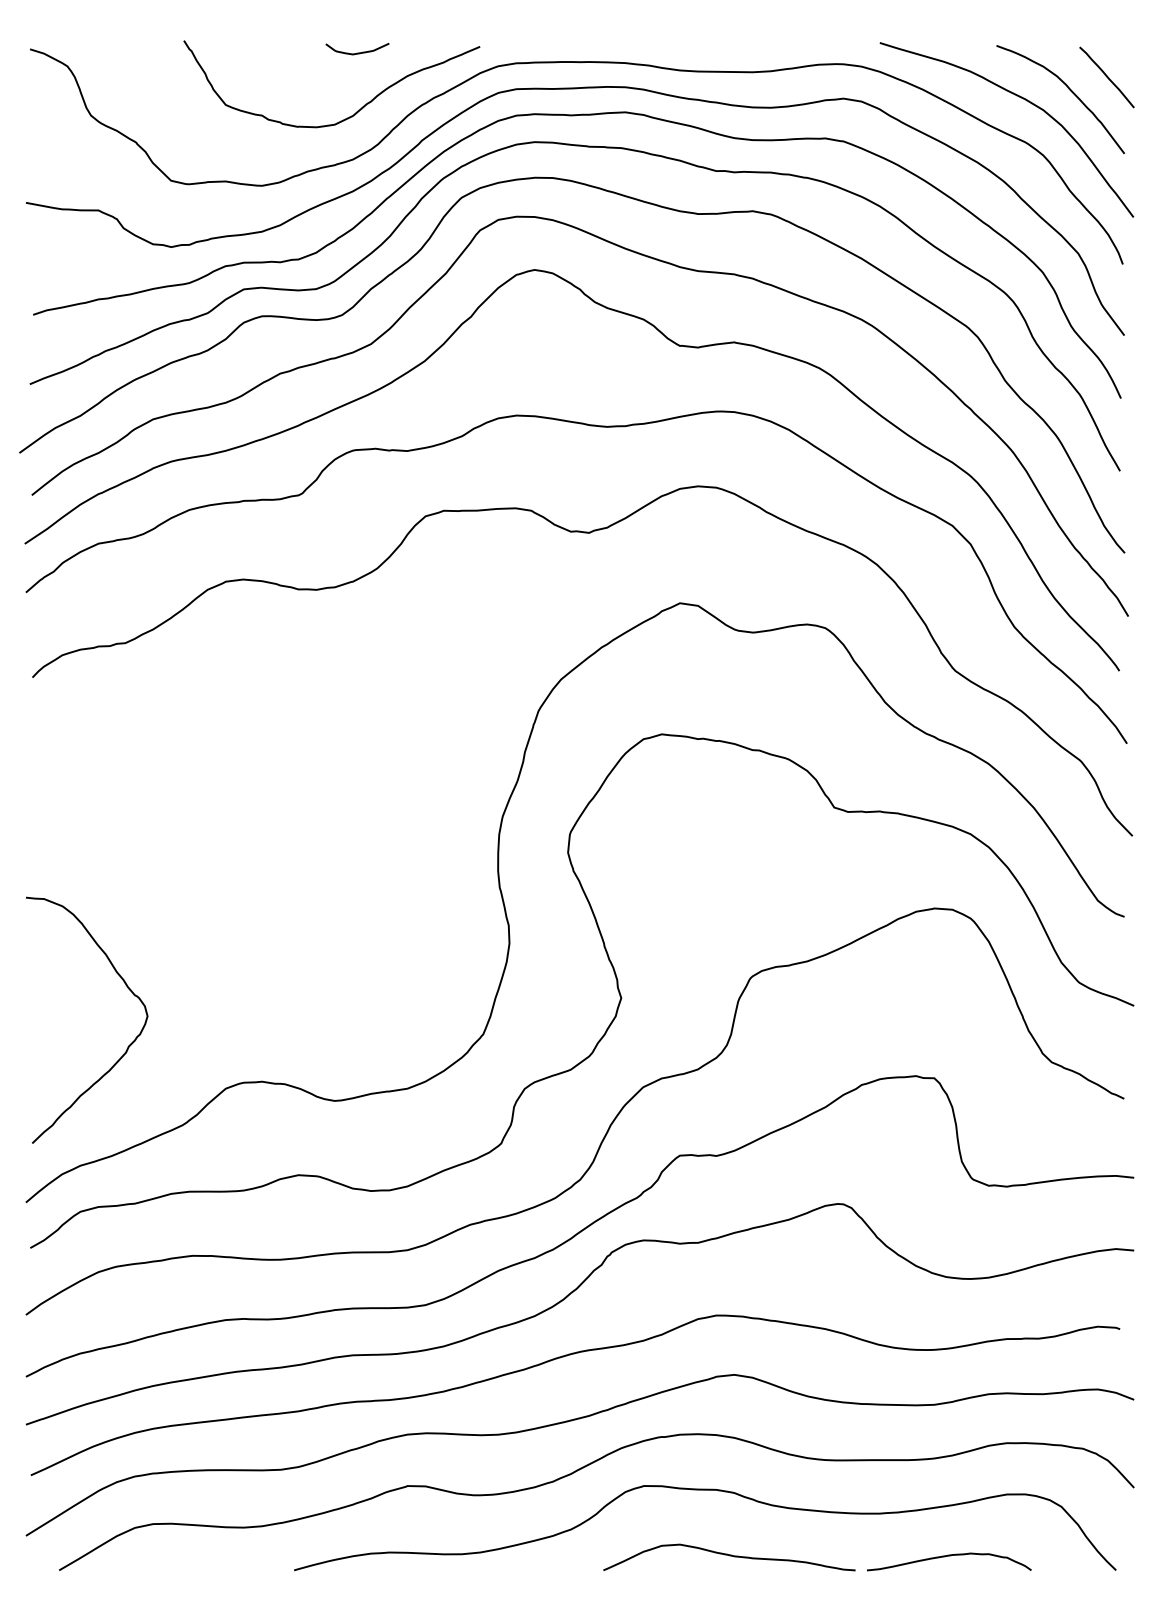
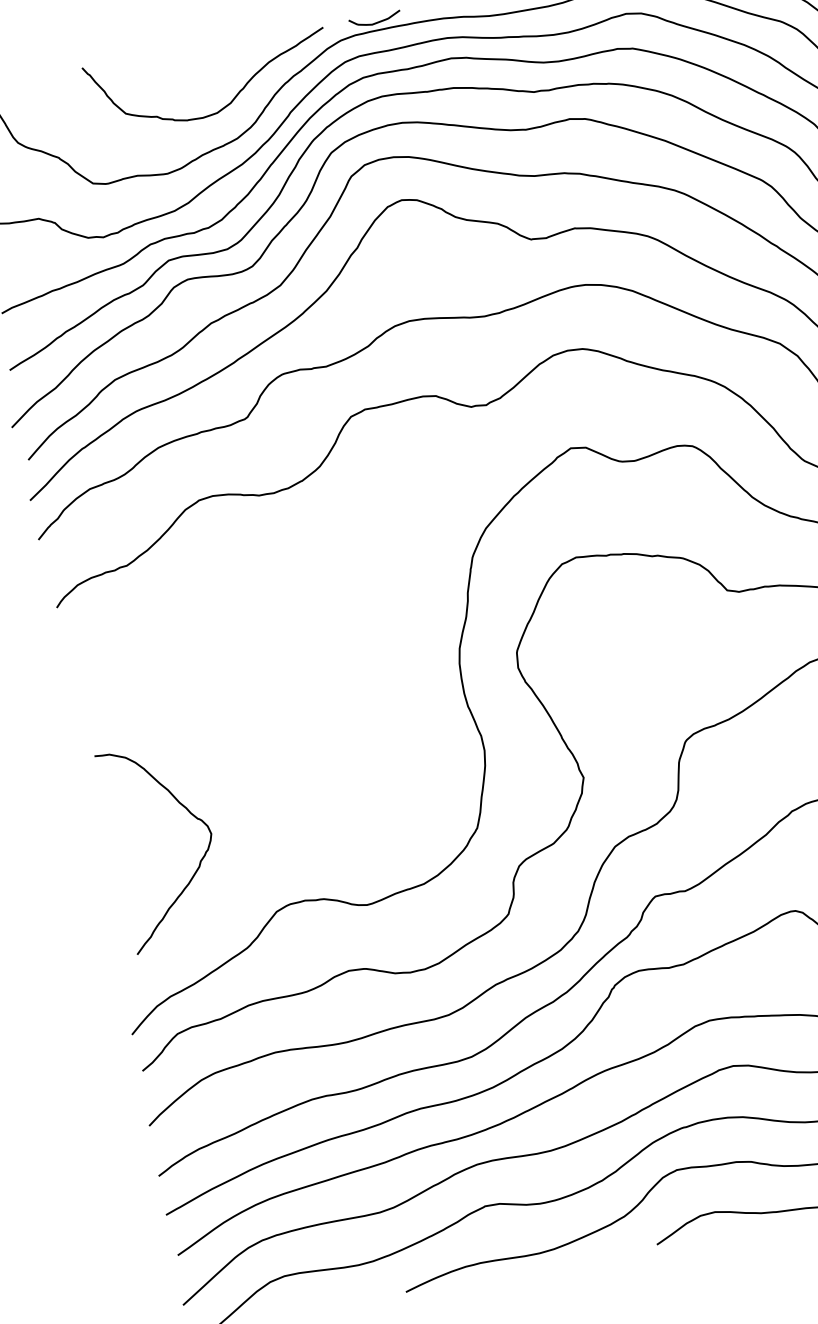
curve: (357, 52) -> (375, 22), moved
curve: (127, 1046) -> (199, 861), moved

